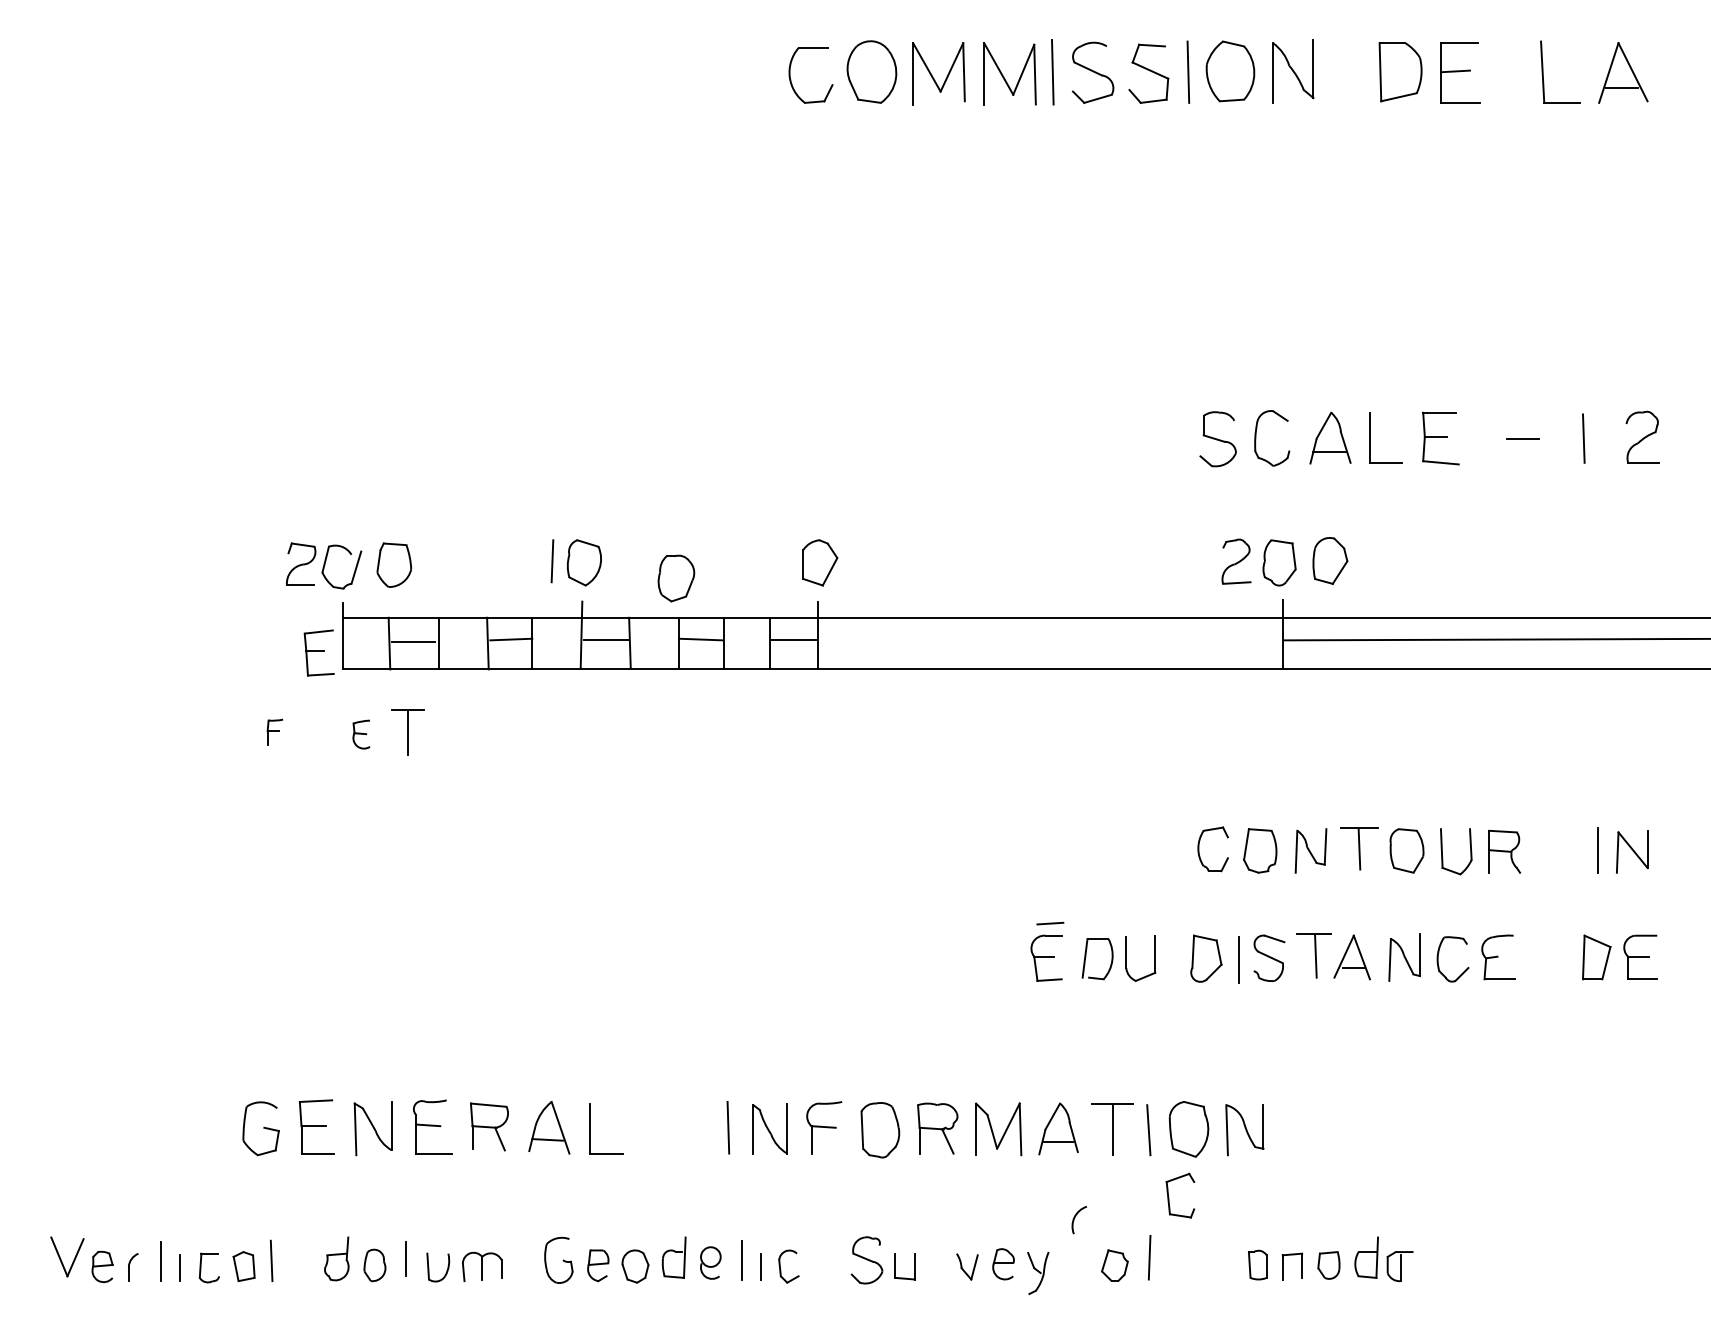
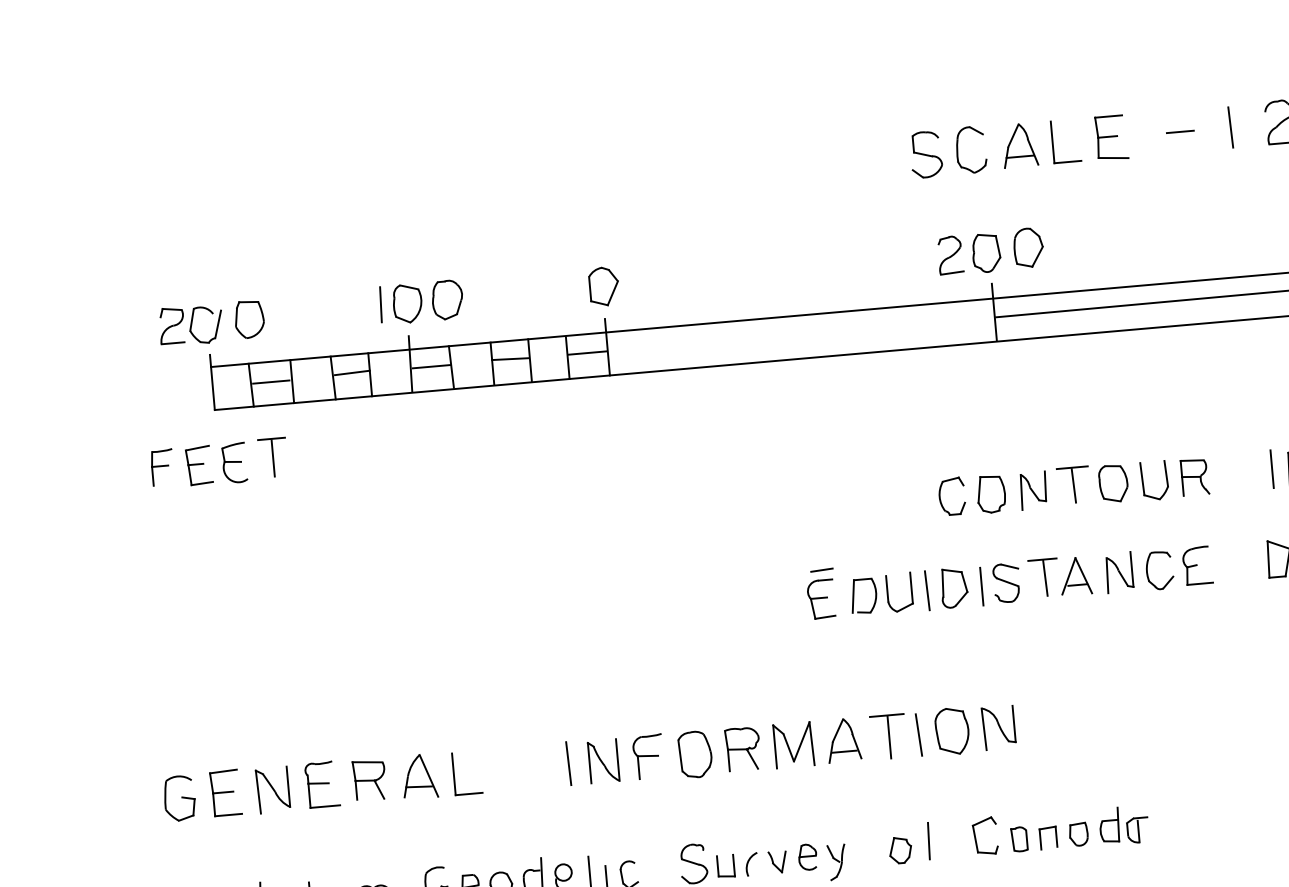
part: (676, 578) -> (447, 299), moved
part: (318, 652) -> (198, 465), moved
part: (274, 731) -> (161, 466), size x1.67
part: (361, 734) -> (234, 462), size x1.67
line: (1173, 958) -> (926, 590), added
part: (1169, 1196) -> (976, 837), moved
arc: (1075, 1218) -> (748, 863), moved

